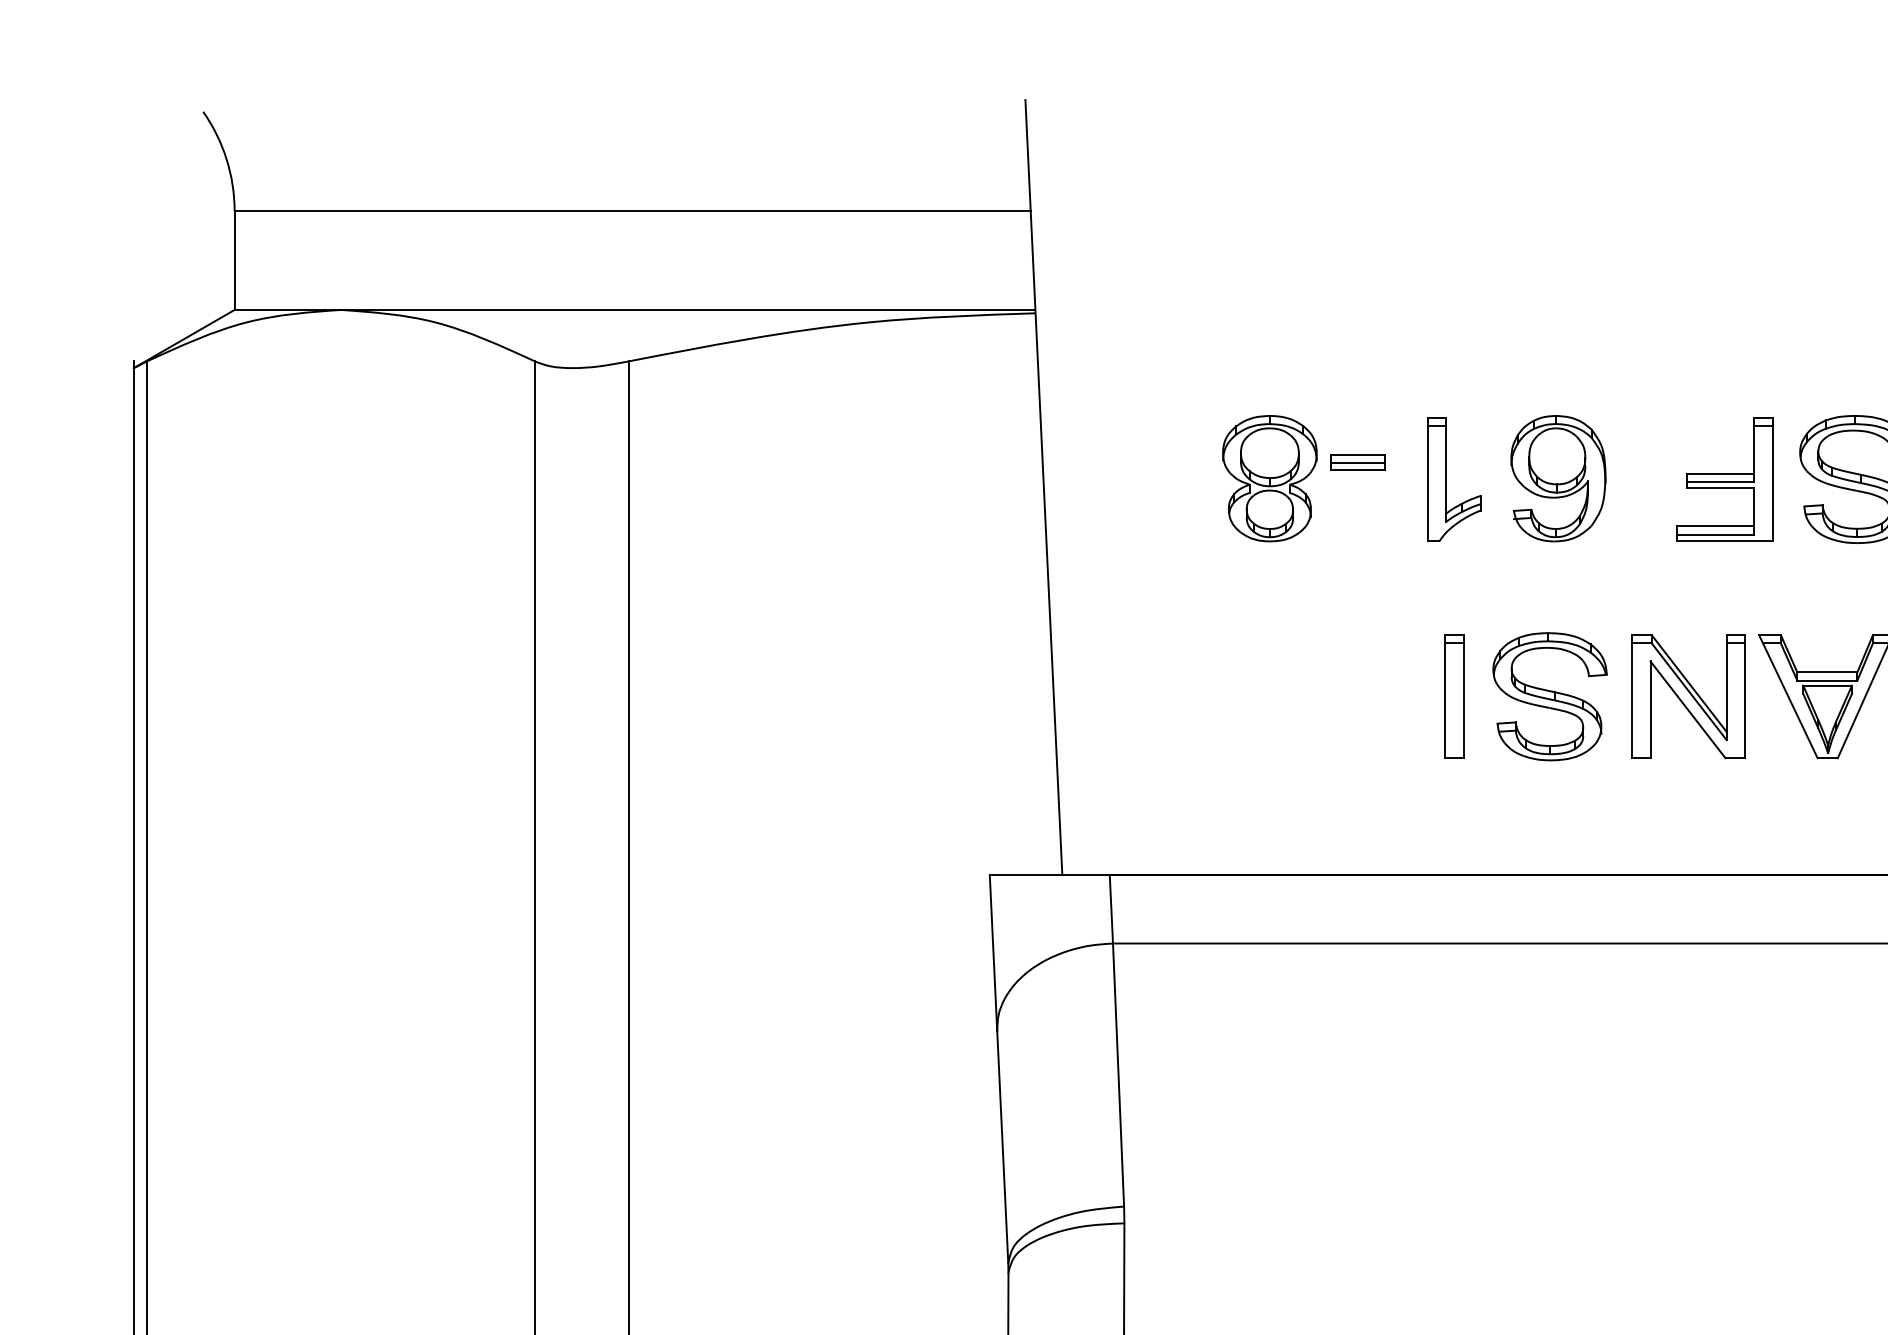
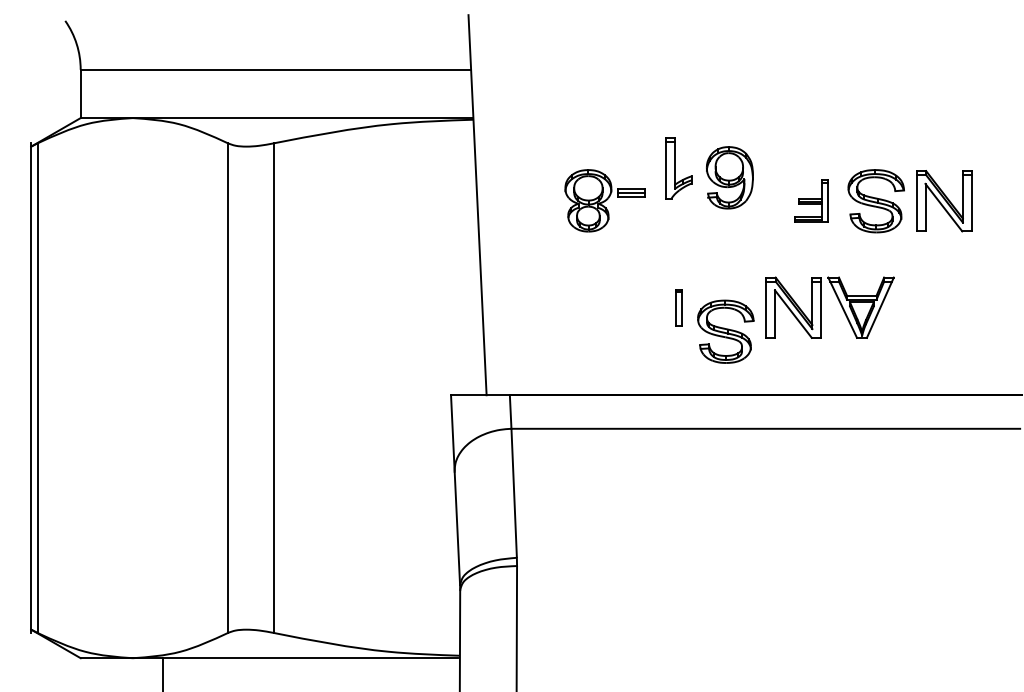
part: (1557, 477) -> (729, 177), moved
part: (1724, 477) -> (811, 200), size x0.7
part: (1453, 480) -> (678, 168), moved
part: (1453, 696) -> (678, 307), size x0.6
part: (1549, 696) -> (725, 331), moved

